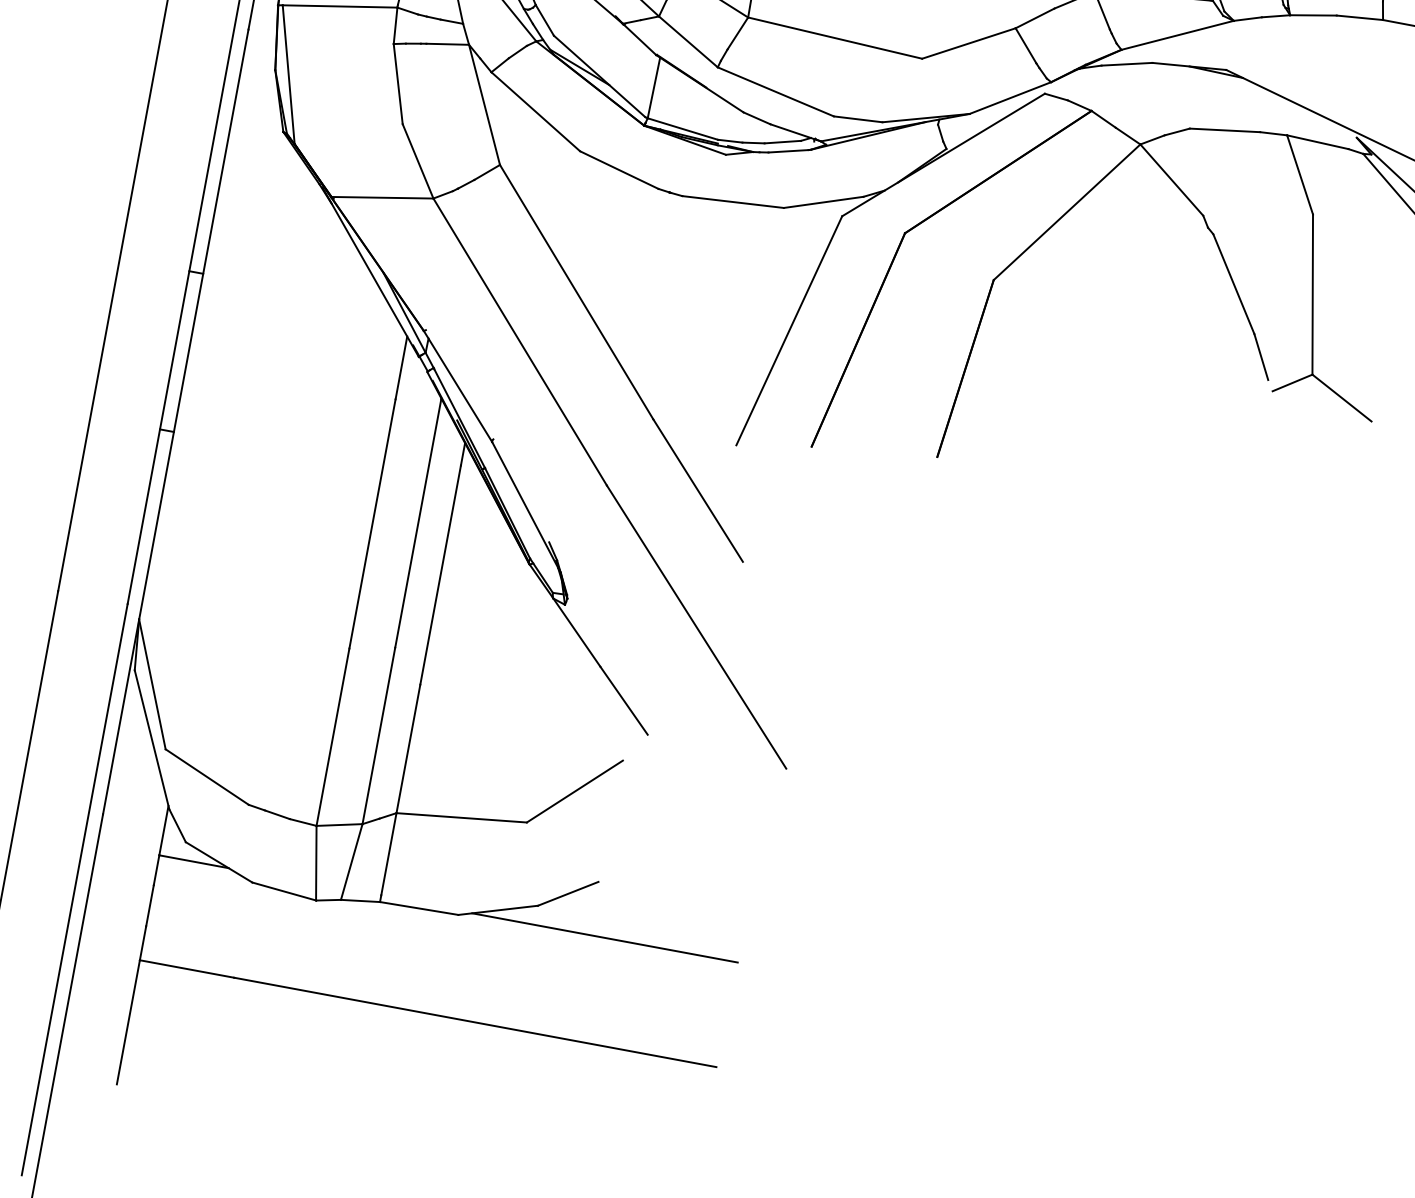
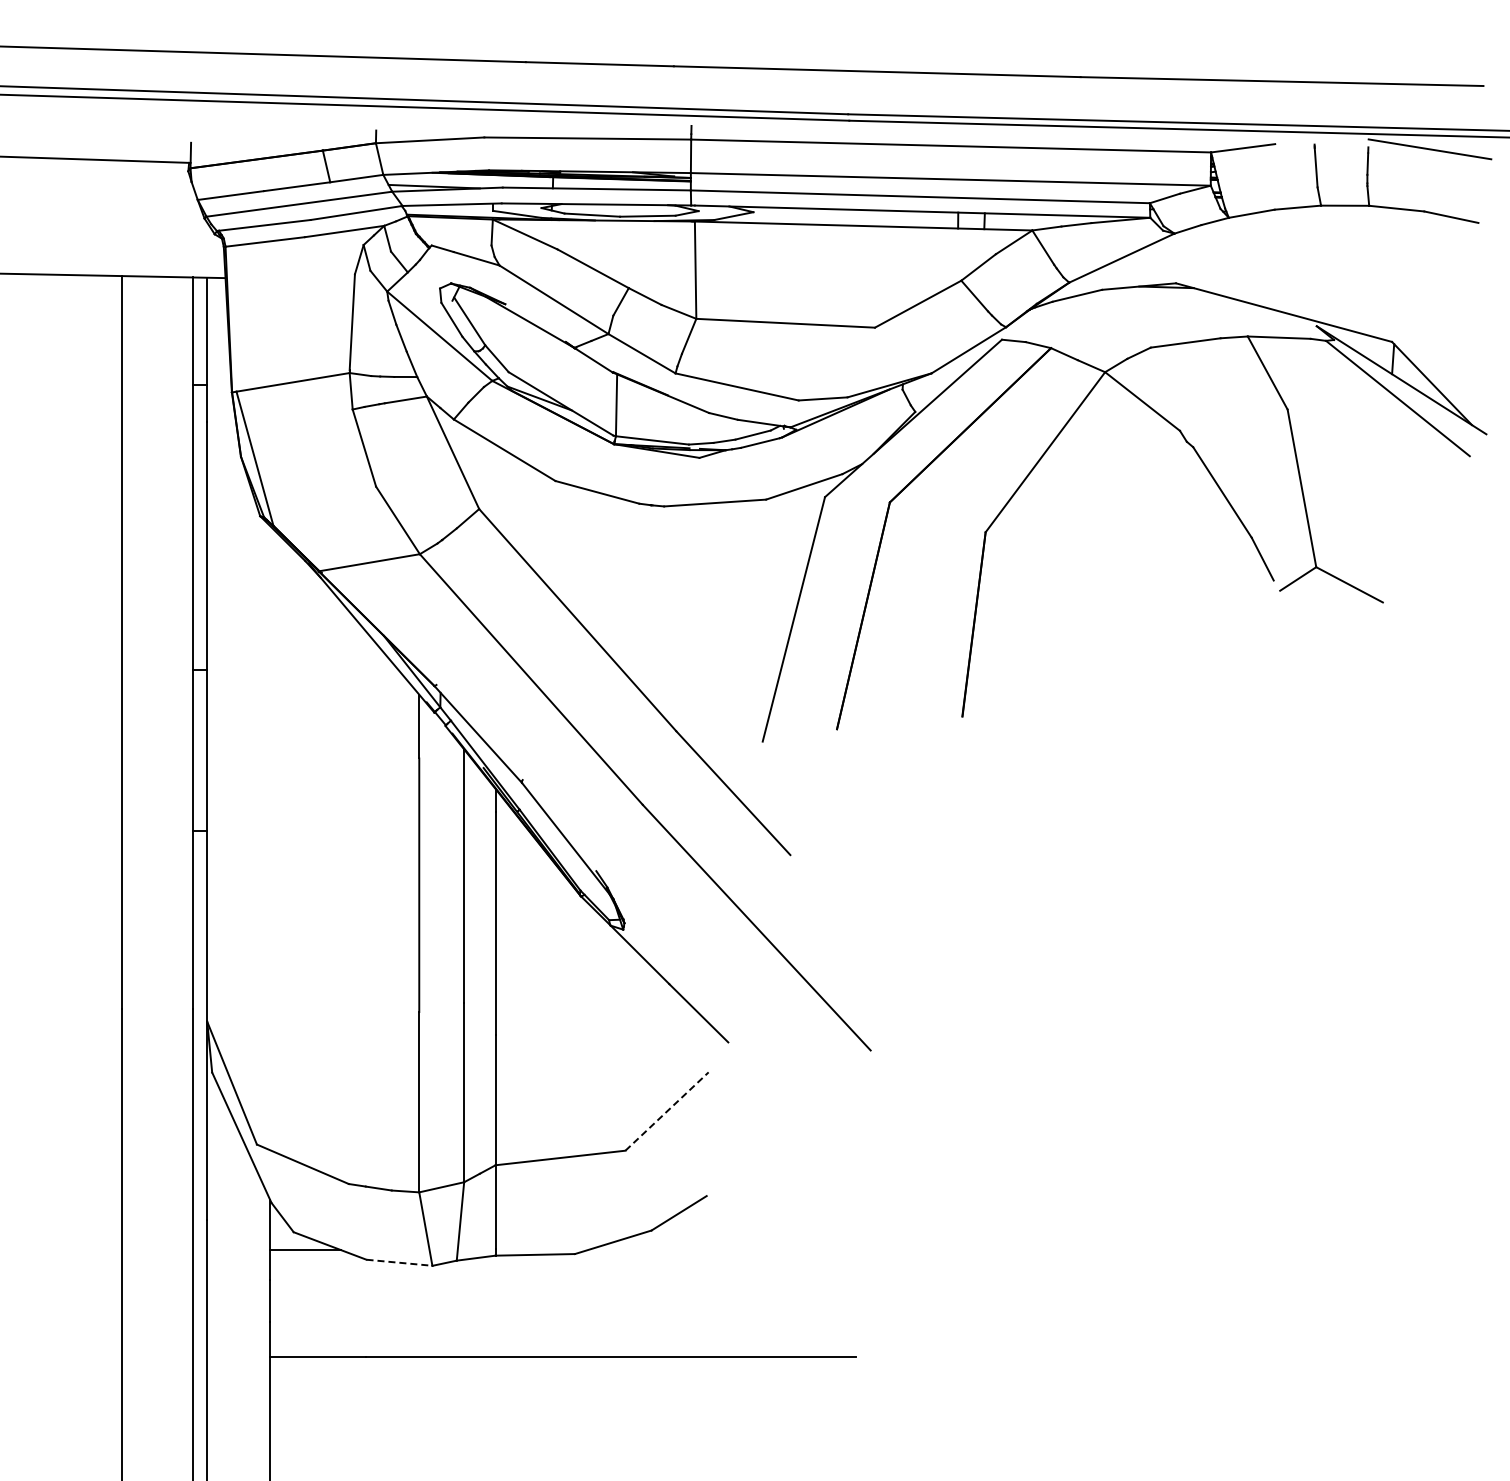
line: (575, 791) -> (667, 1111), solid -> dashed
line: (285, 891) -> (400, 1262), solid -> dashed
line: (605, 937) -> (723, 1249), removed

